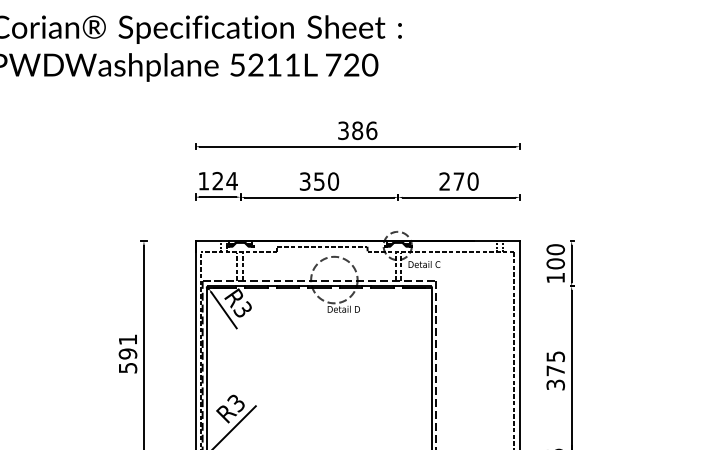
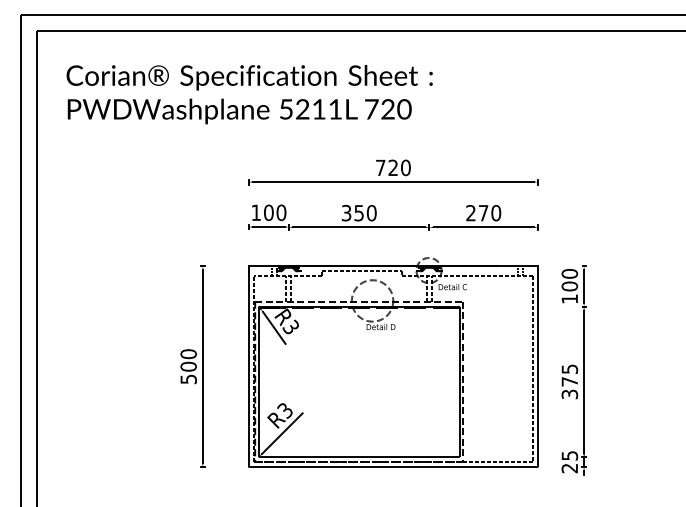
text: (357, 130) -> (393, 167), 386 -> 720
text: (225, 180) -> (275, 212), 124 -> 100
text: (127, 346) -> (188, 360), 591 -> 500

